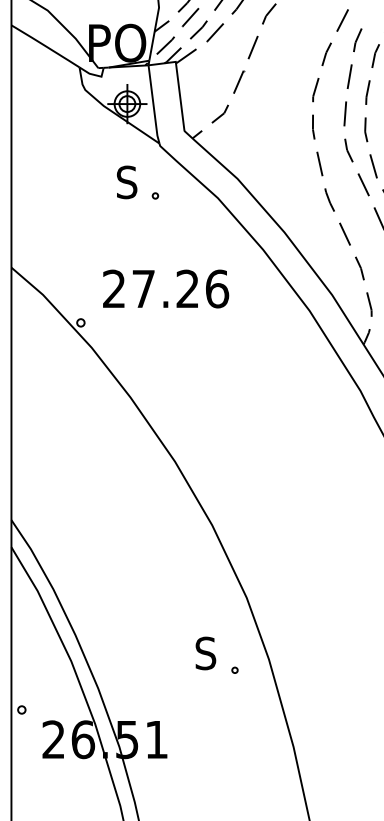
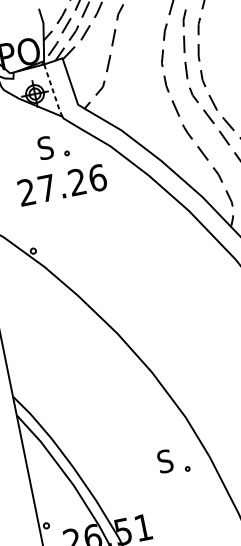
line: (153, 104) -> (53, 90), solid -> dashed
text: (166, 288) -> (62, 184), moved

